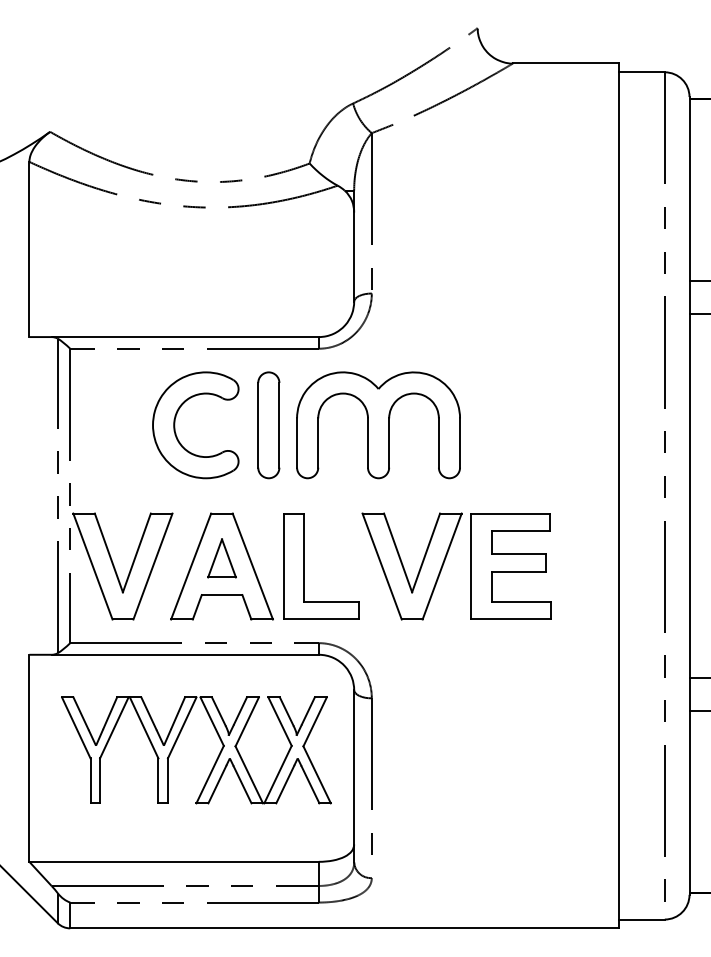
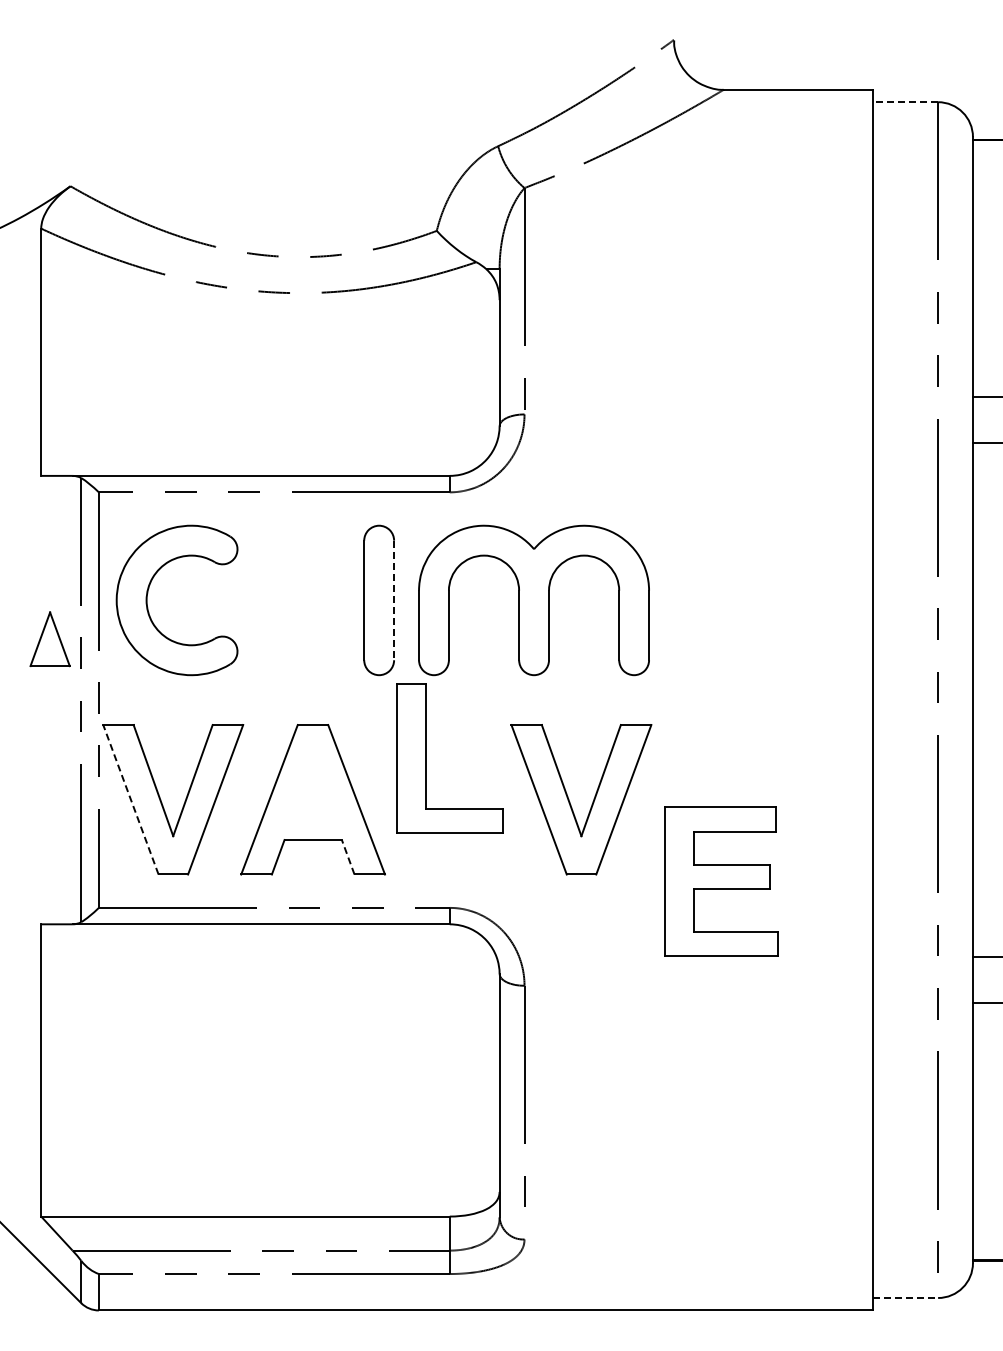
line: (641, 72) -> (905, 102), solid -> dashed
part: (175, 420) -> (148, 593), moved
line: (279, 425) -> (394, 600), solid -> dashed
part: (221, 558) -> (49, 639), moved
line: (92, 566) -> (130, 799), solid -> dashed
part: (304, 566) -> (426, 758), moved
part: (511, 566) -> (721, 881), moved
line: (247, 606) -> (348, 856), solid -> dashed
part: (176, 741) -> (249, 1046), removed
line: (642, 919) -> (906, 1298), solid -> dashed

